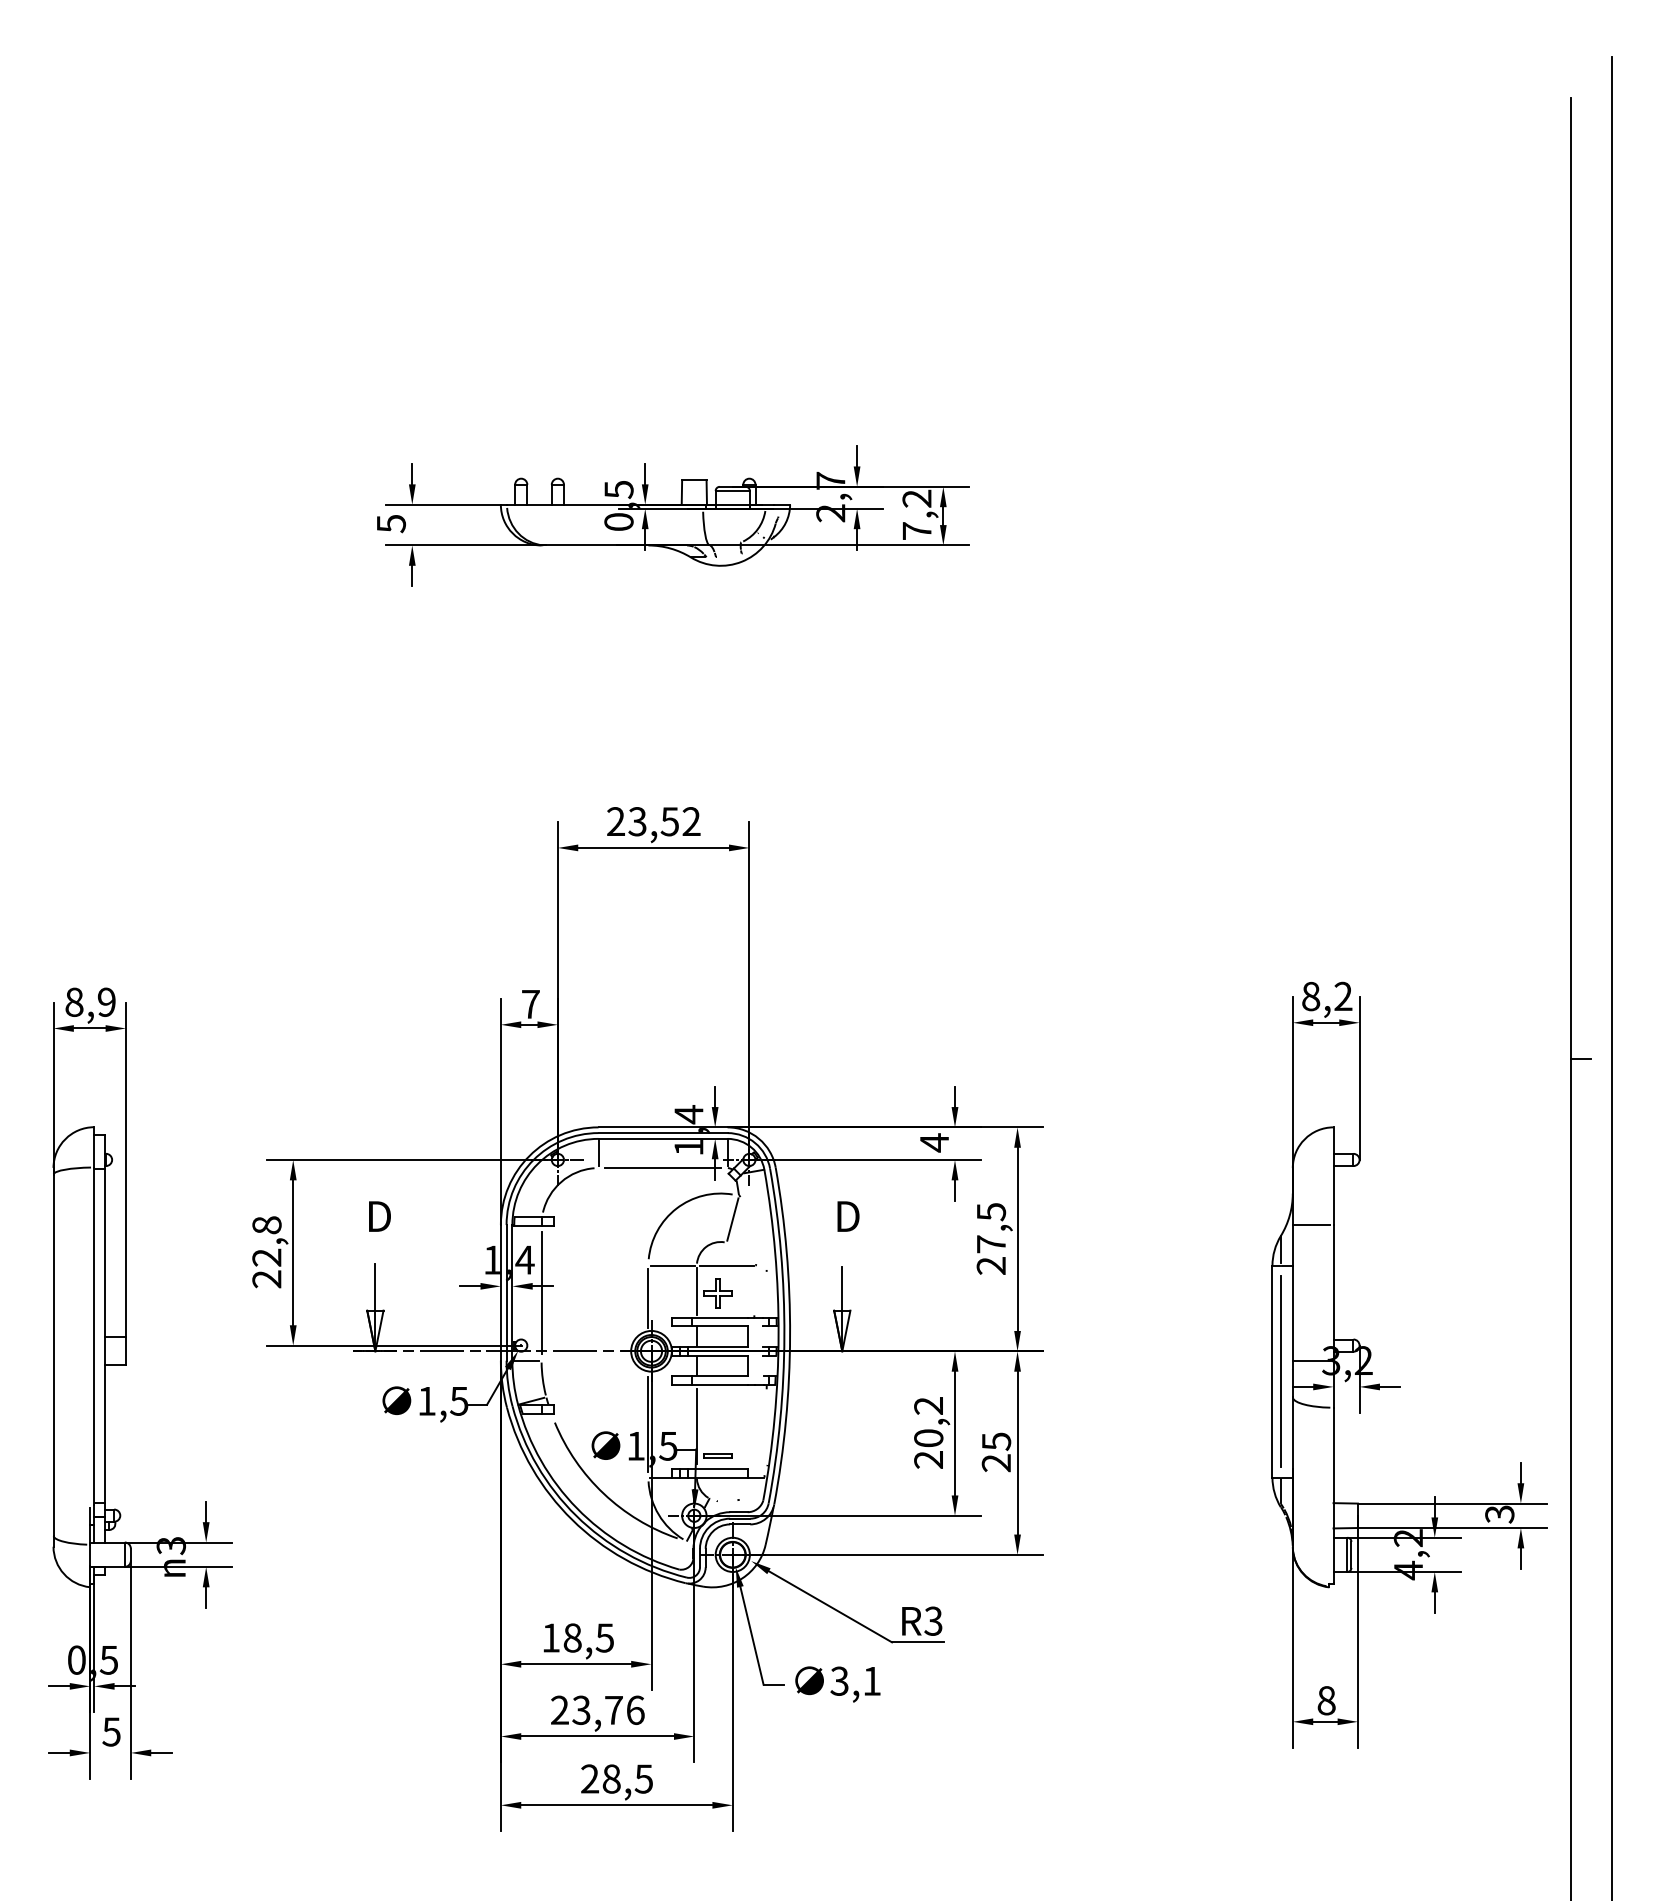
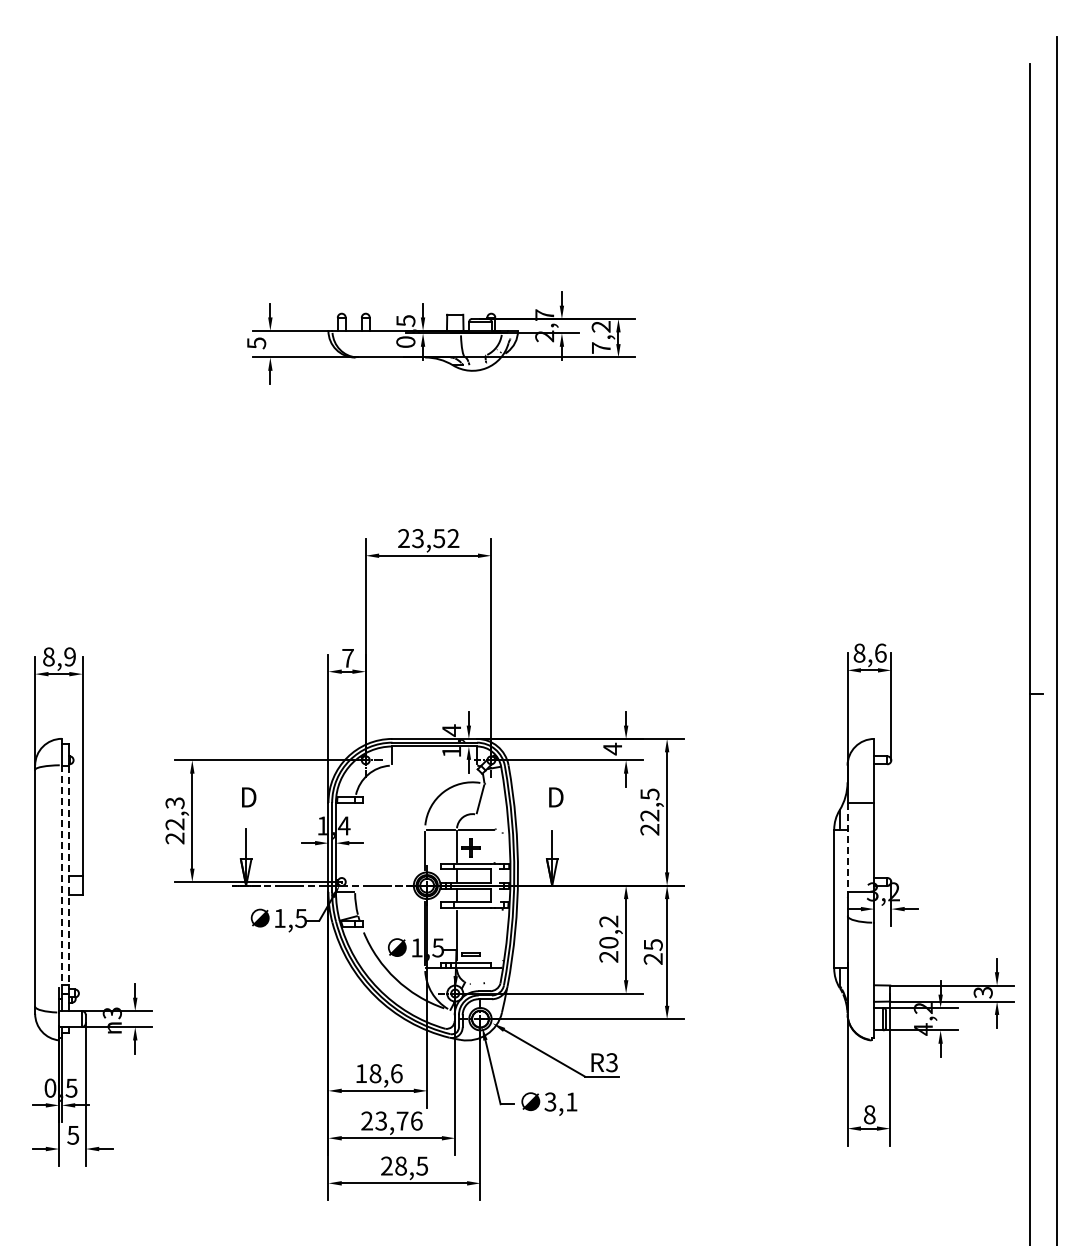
text: (1343, 995) -> (880, 652), 8,2 -> 8,6
line: (662, 1167) -> (434, 765), removed
text: (266, 1225) -> (174, 803), 22,8 -> 22,3
text: (990, 1244) -> (649, 815), 27,5 -> 22,5
line: (542, 1292) -> (355, 847), removed
line: (1292, 1292) -> (847, 847), solid -> dashed
line: (93, 1335) -> (61, 875), solid -> dashed
line: (104, 1335) -> (68, 875), solid -> dashed
line: (1280, 1370) -> (839, 898), removed
text: (604, 1637) -> (396, 1073), 18,5 -> 18,6

